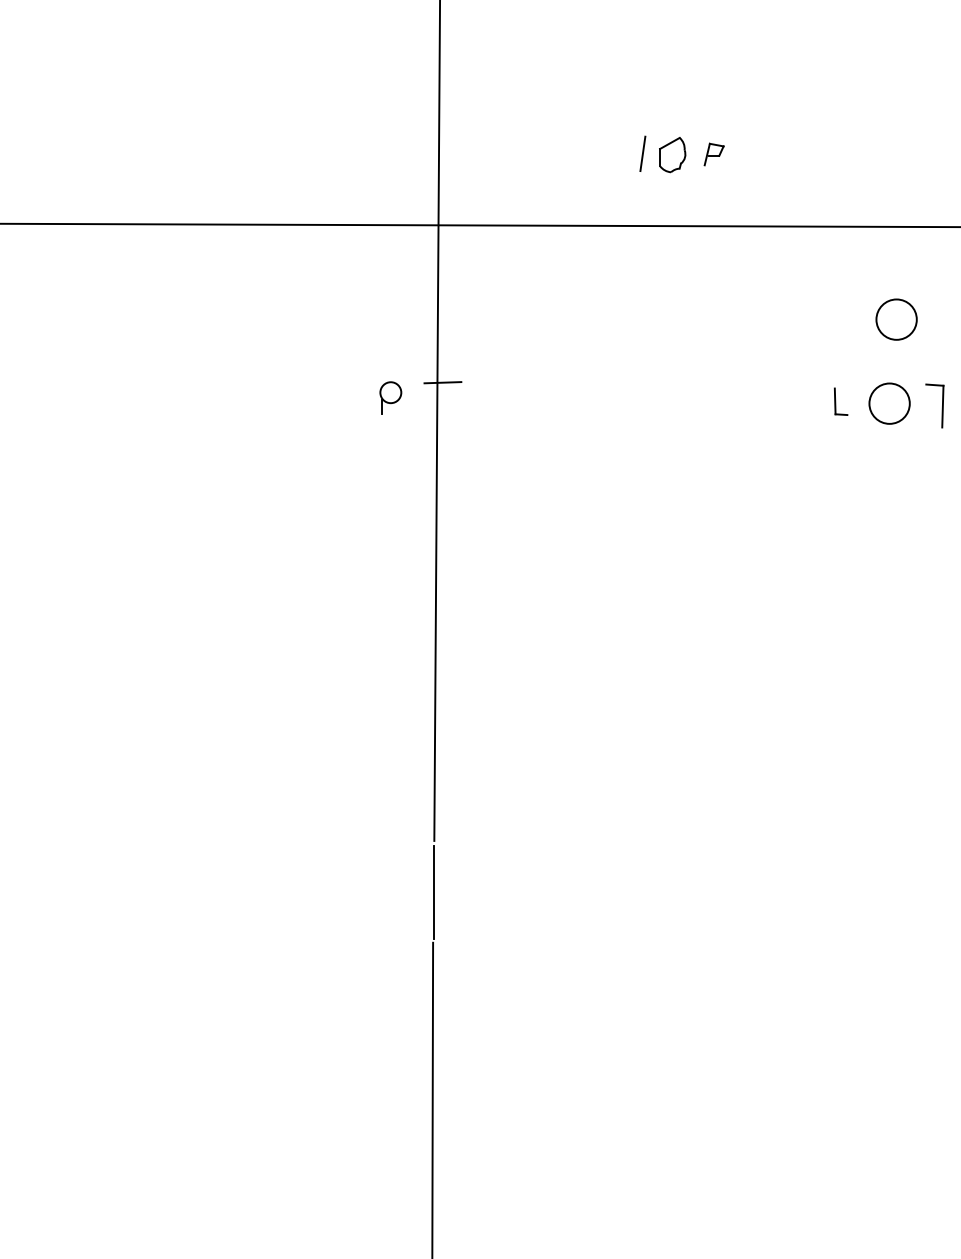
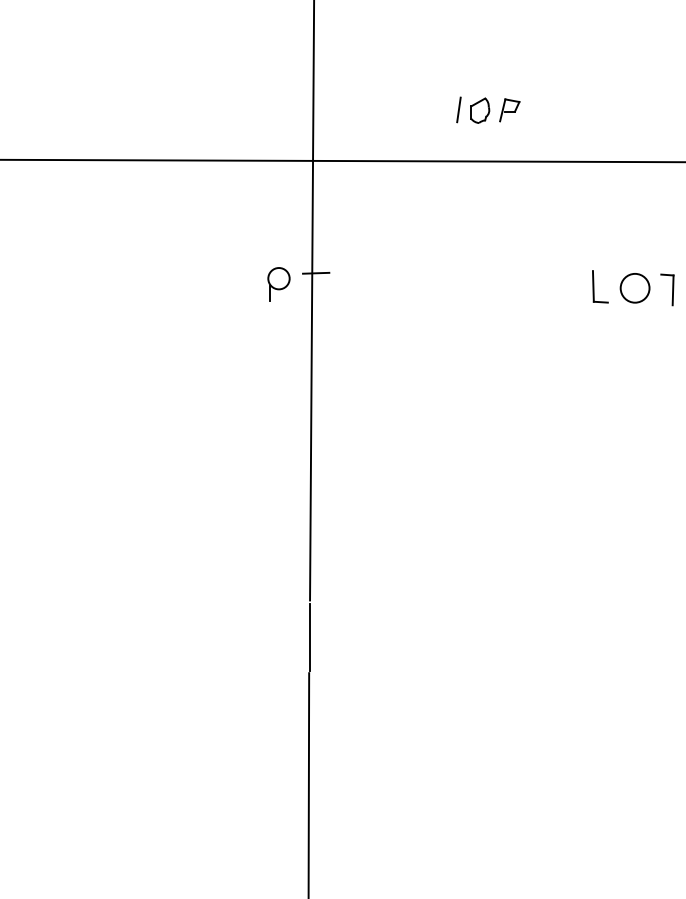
part: (713, 154) -> (509, 110), size x1.43
circle: (895, 319) -> (639, 228), removed
part: (390, 398) -> (278, 284), size x1.43
part: (841, 401) -> (600, 286), size x1.67

